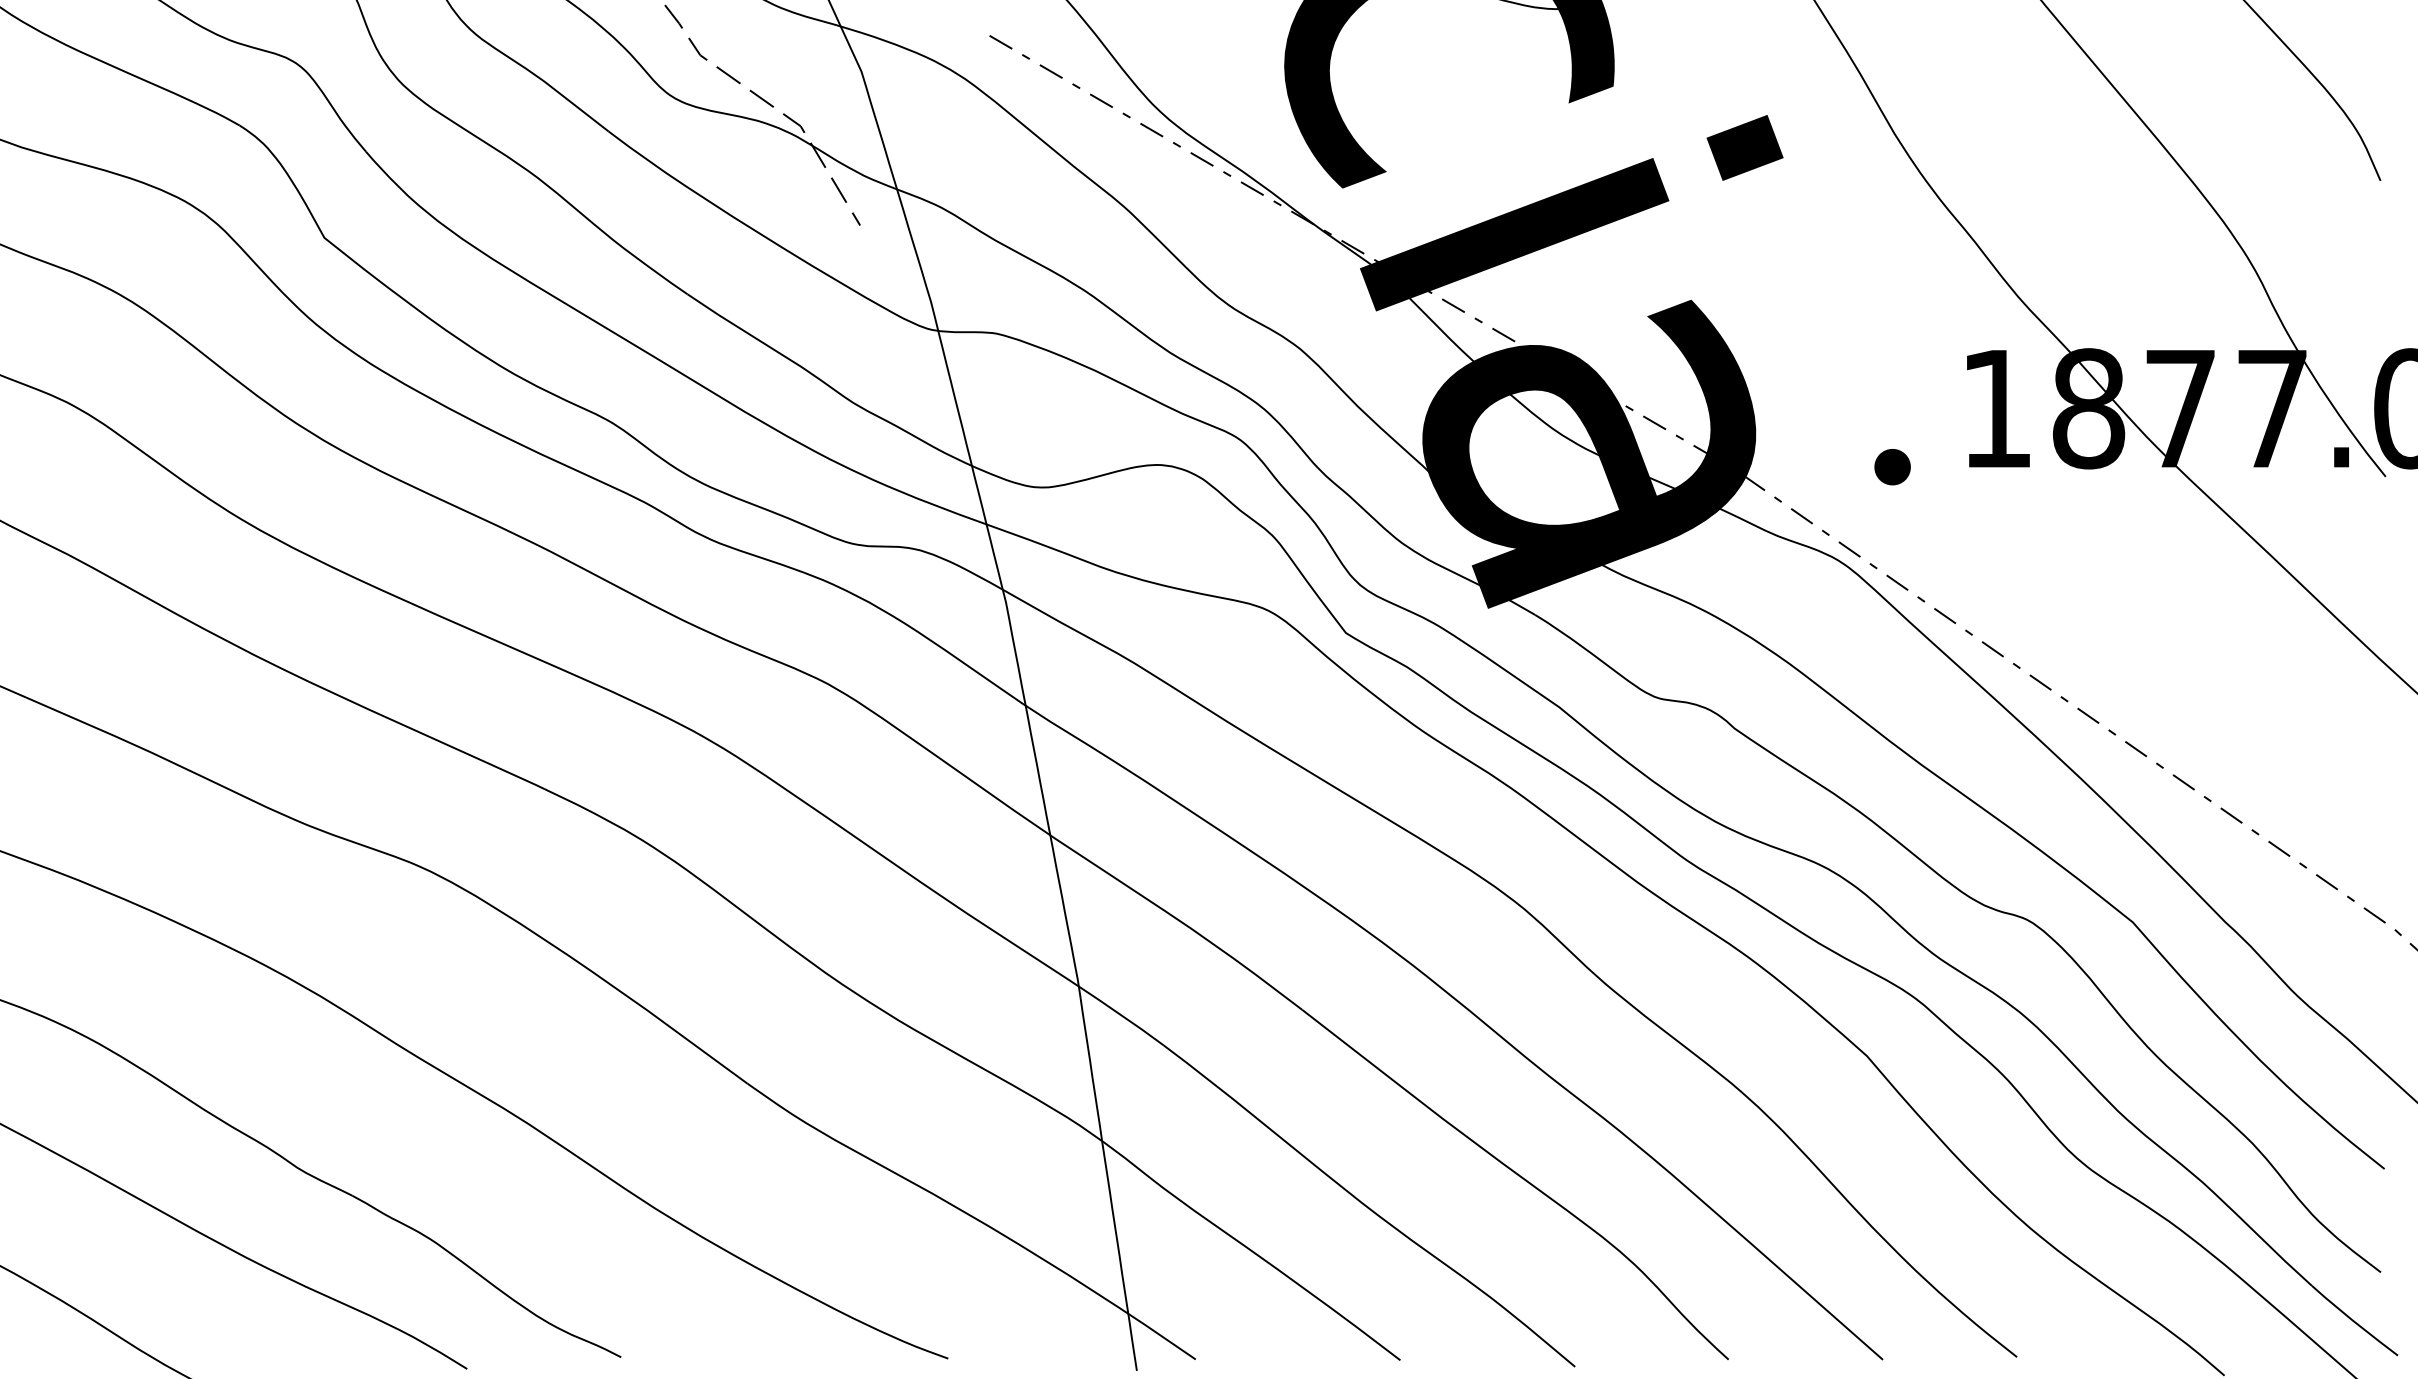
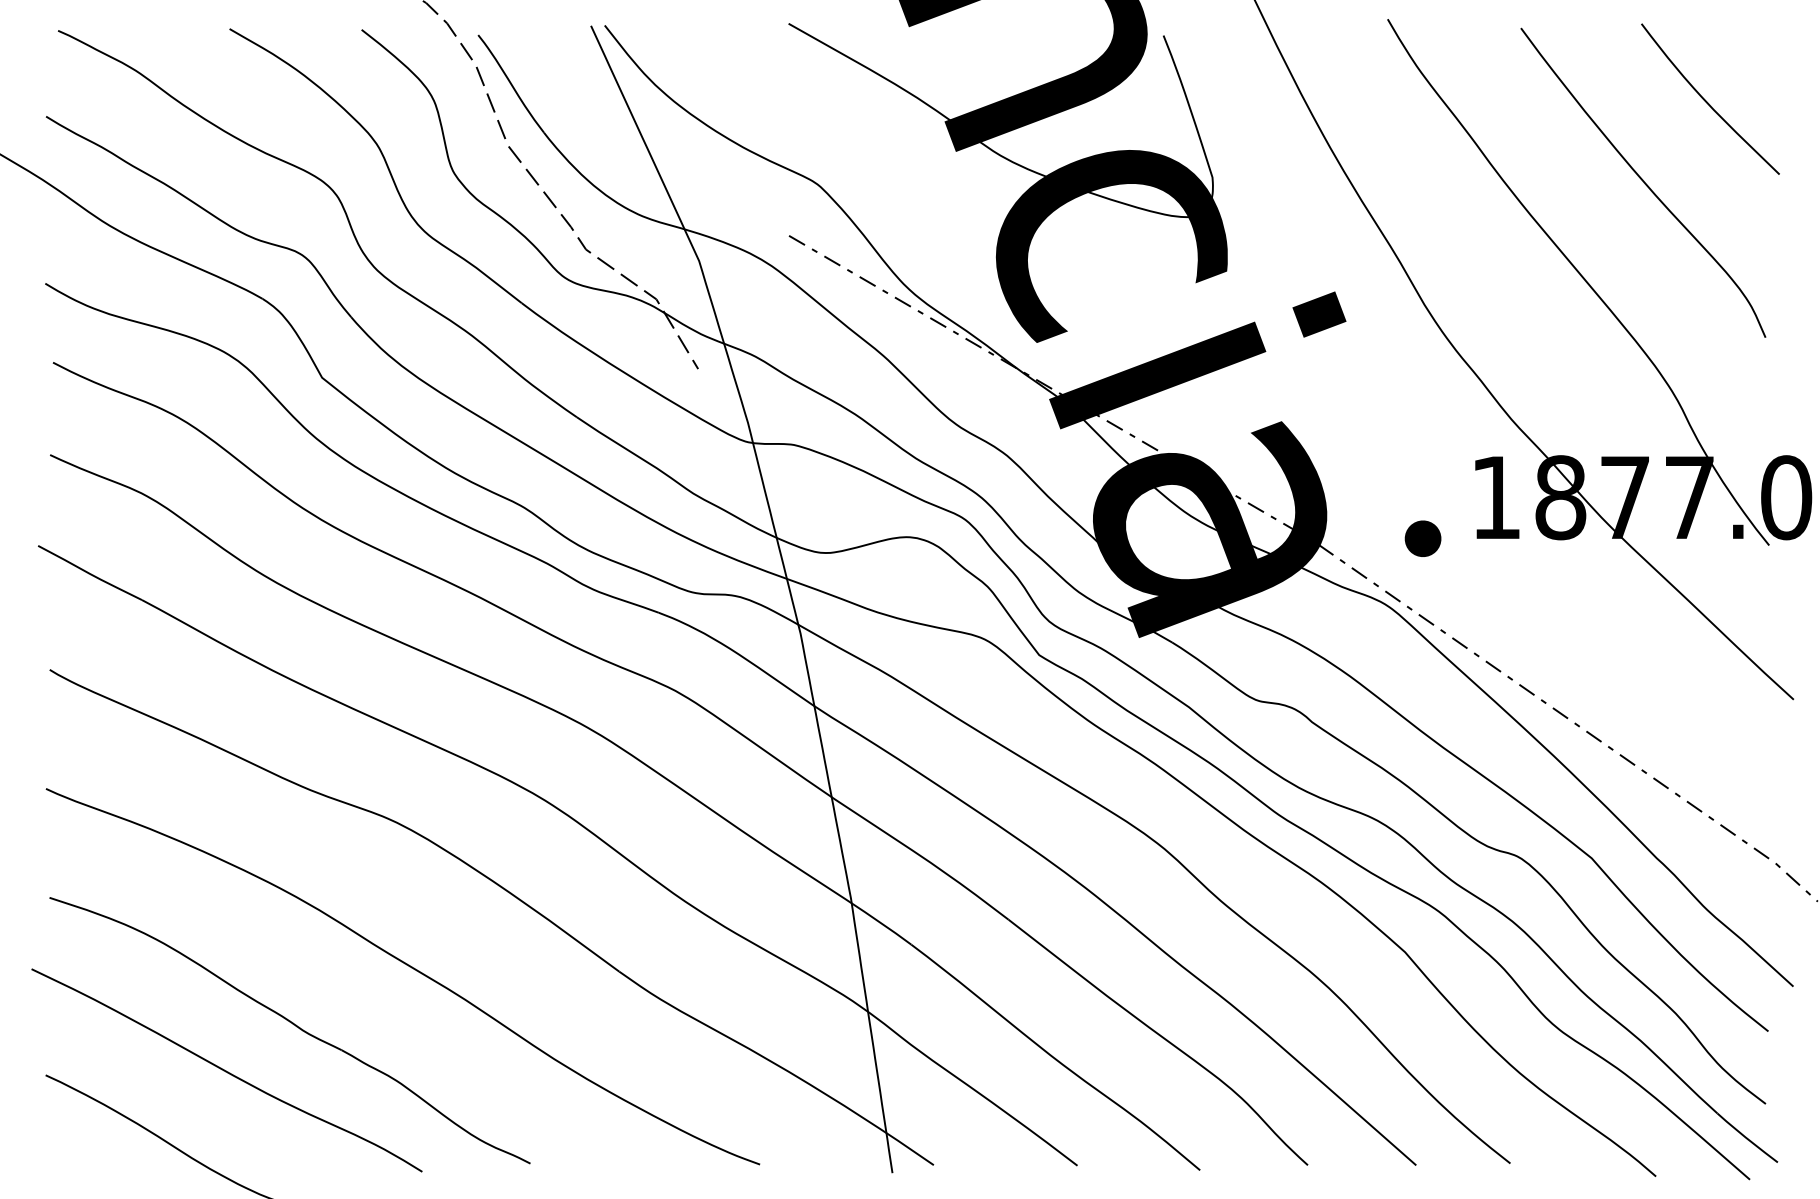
part: (1891, 466) -> (1422, 538), size x1.43

